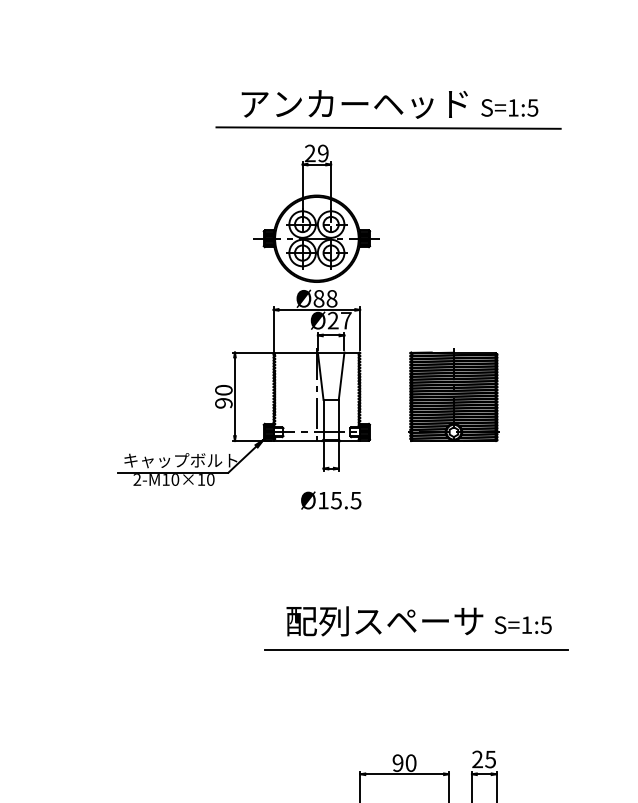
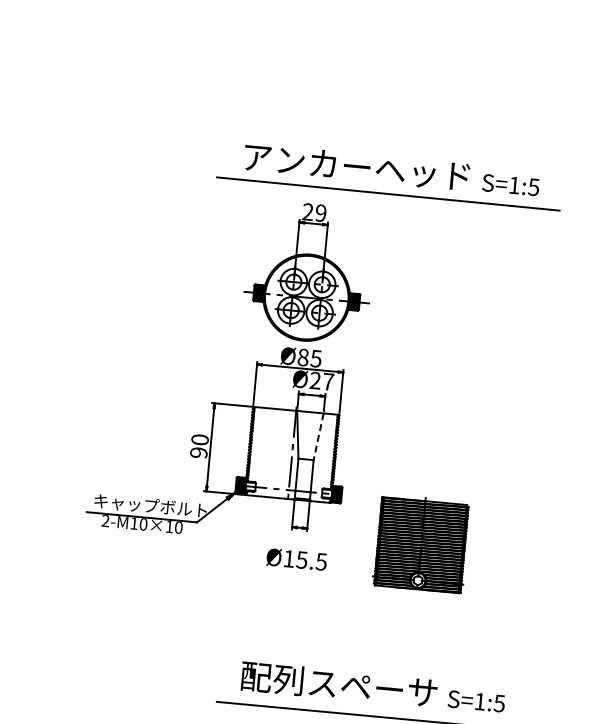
text: (331, 298) -> (315, 358), Ø88 -> Ø85
line: (341, 376) -> (318, 437), solid -> dashed
part: (453, 394) -> (421, 542), moved

